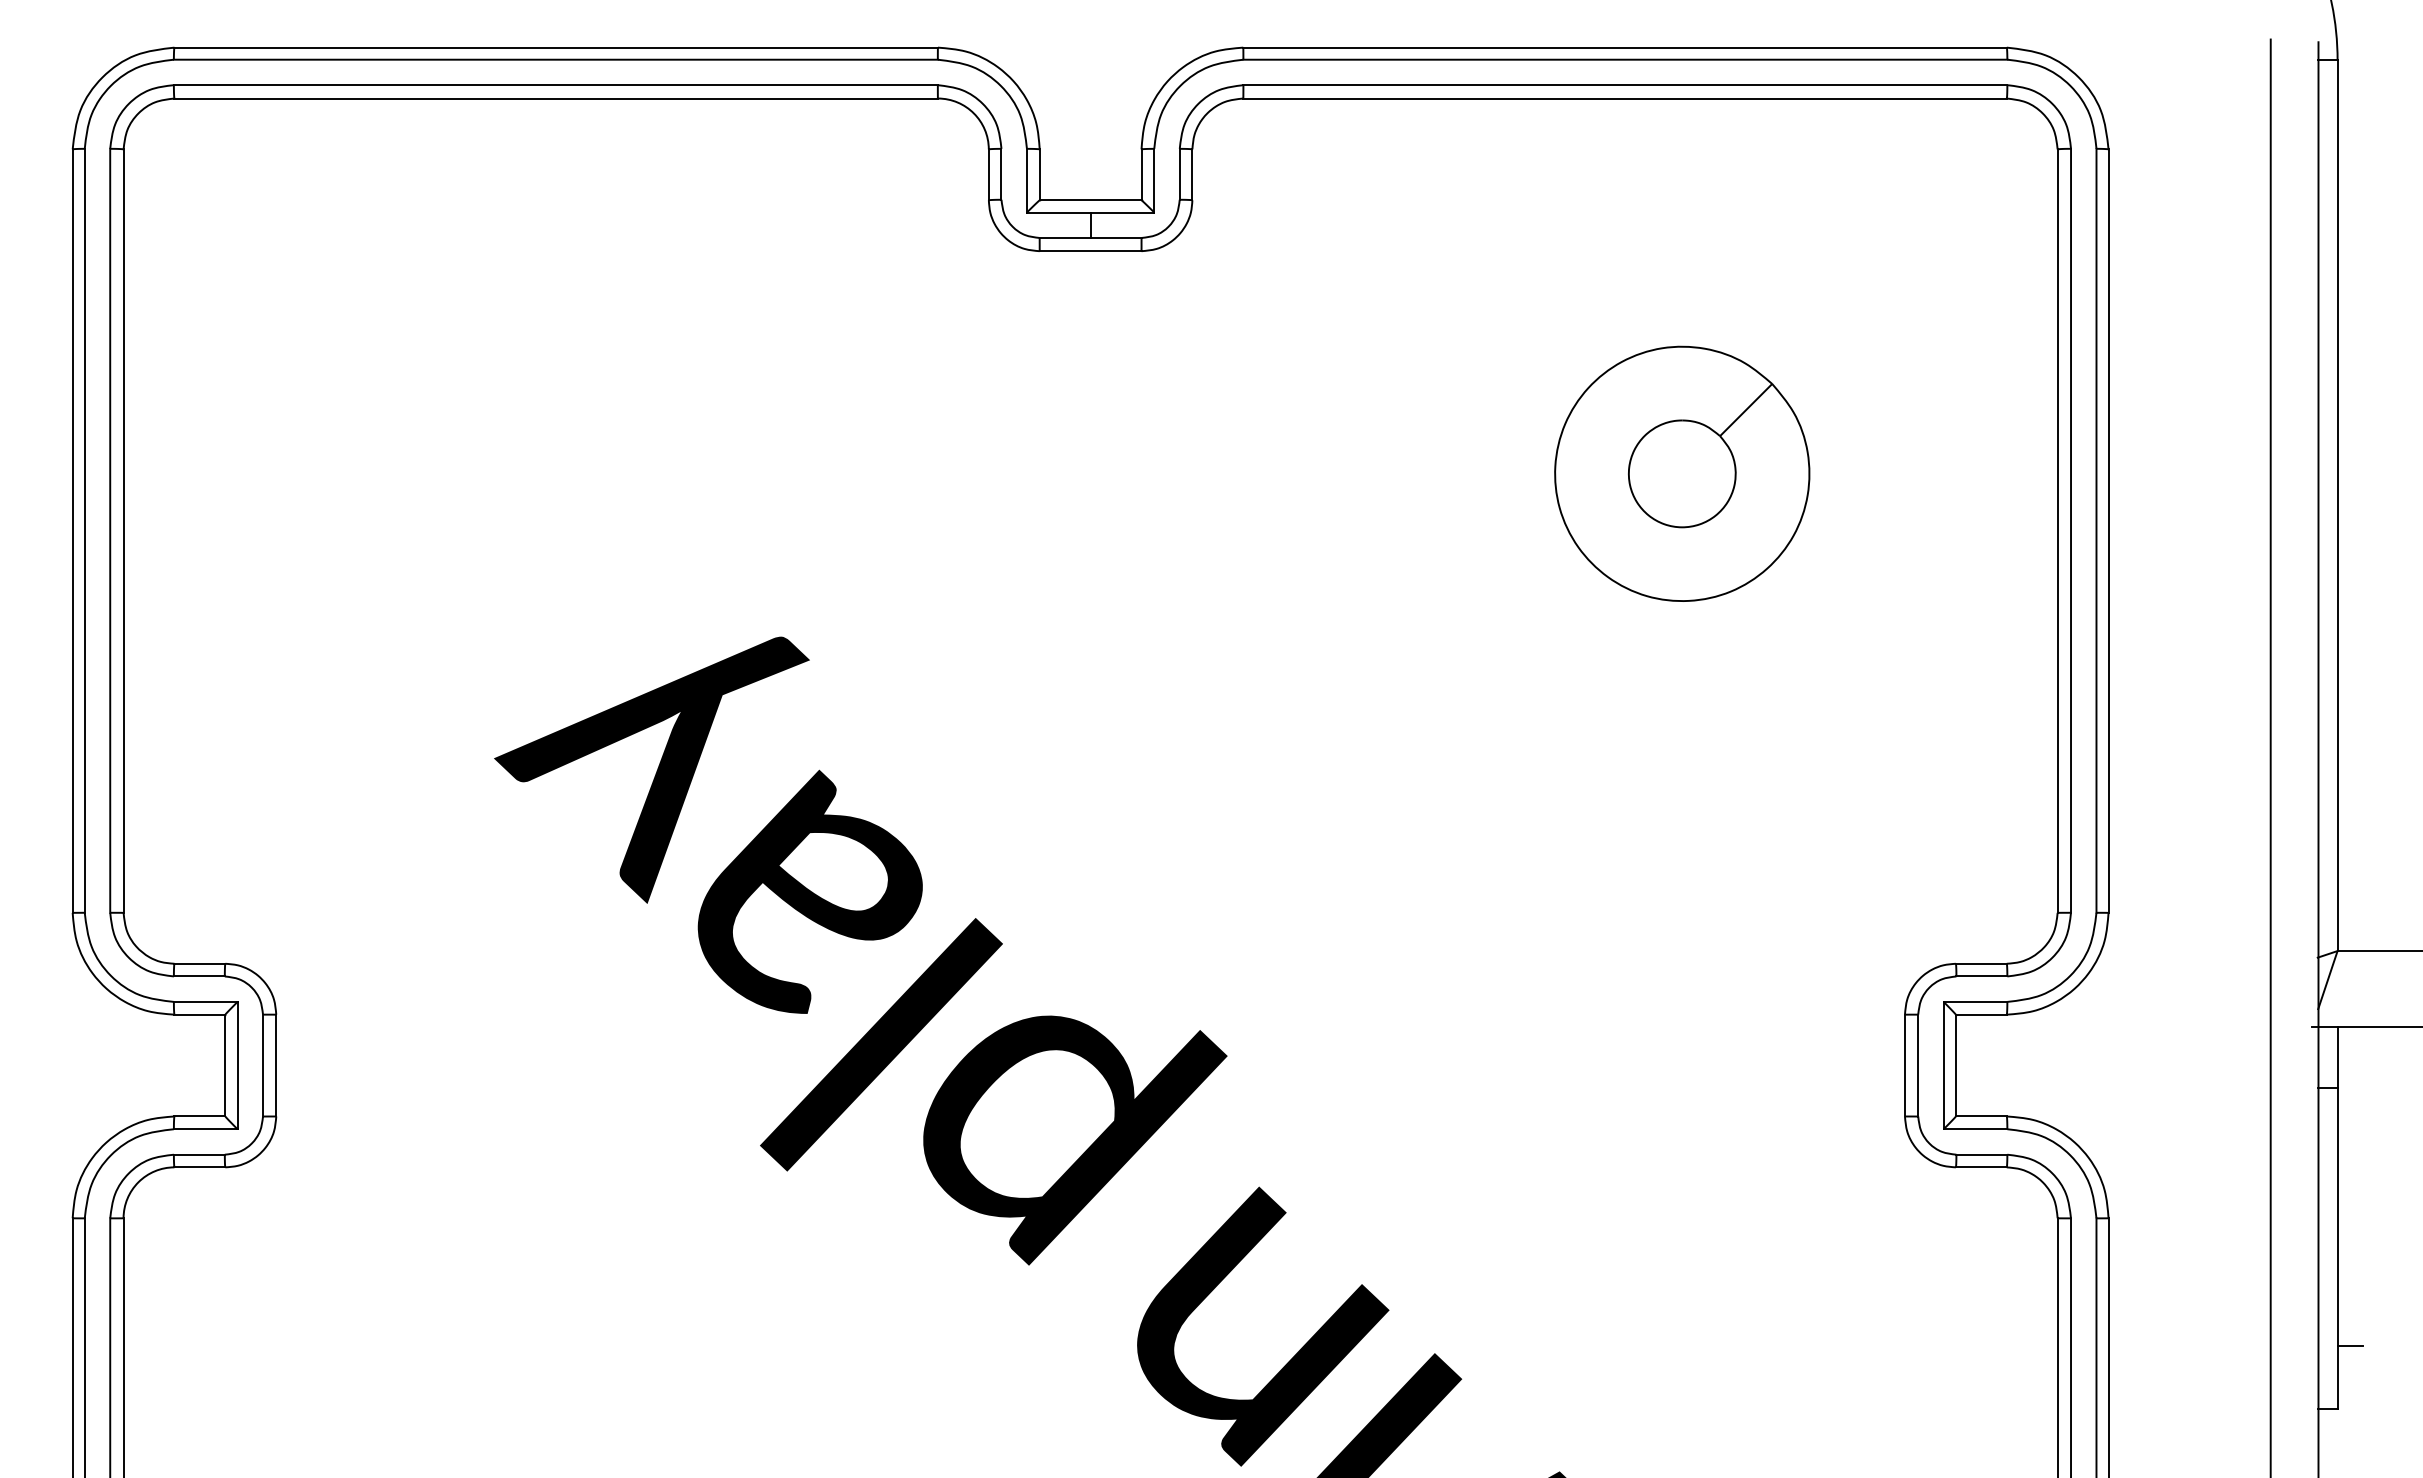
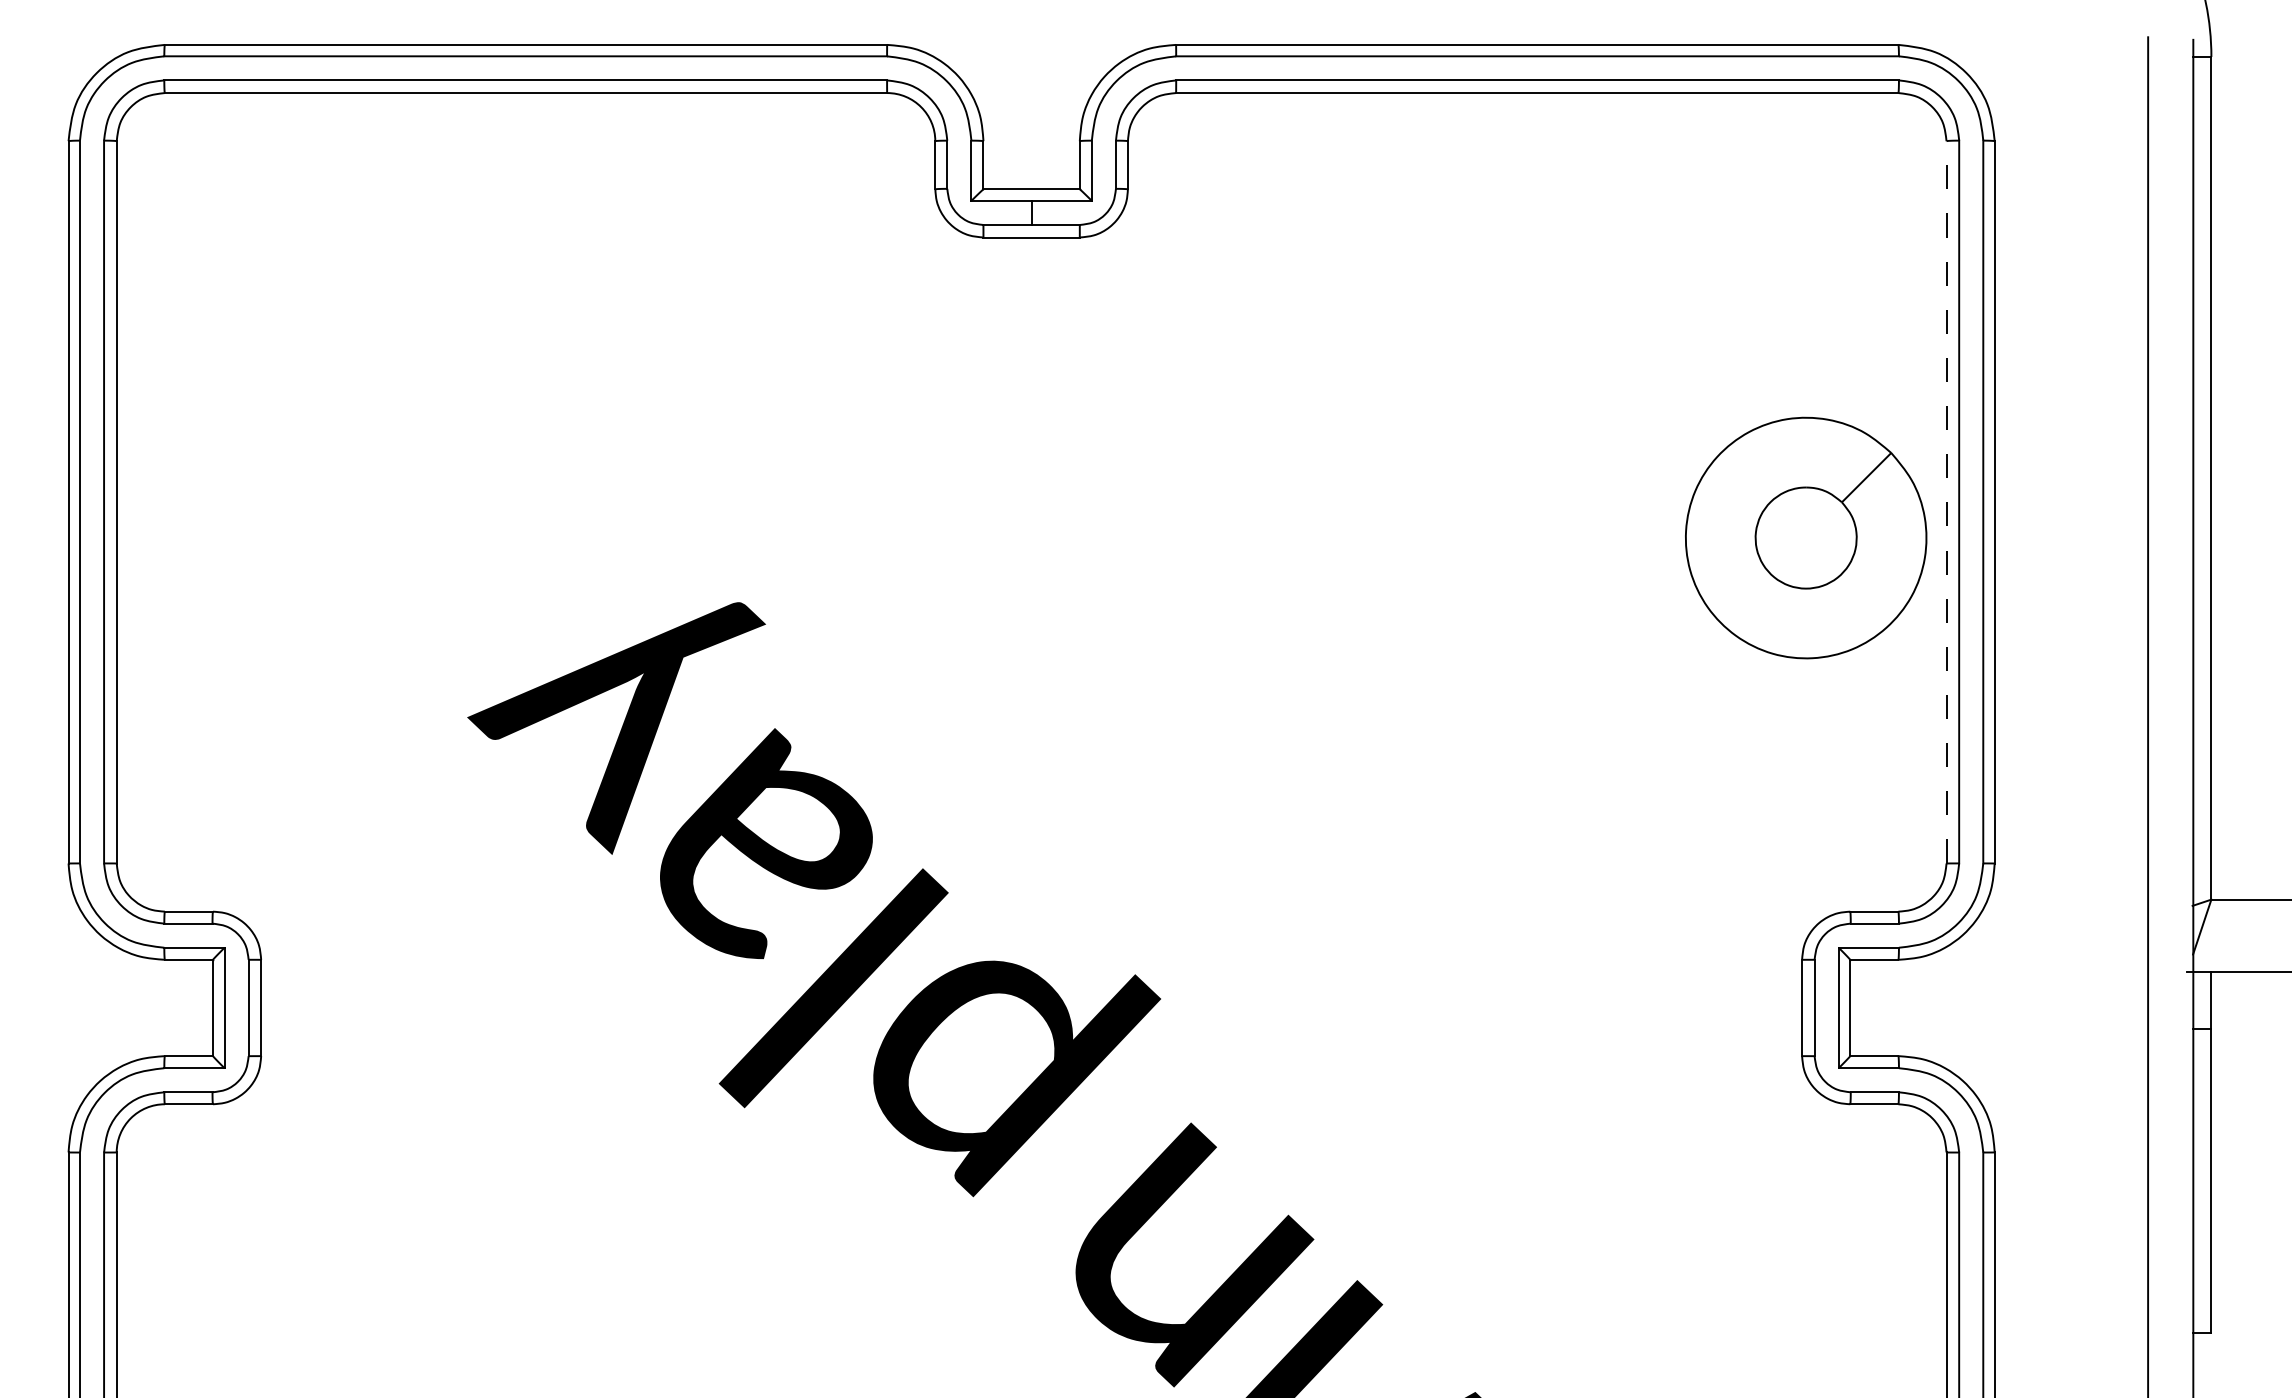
part: (1682, 473) -> (1806, 537), moved
line: (2057, 531) -> (1946, 502), solid -> dashed
line: (2350, 1345) -> (2223, 1272), removed

